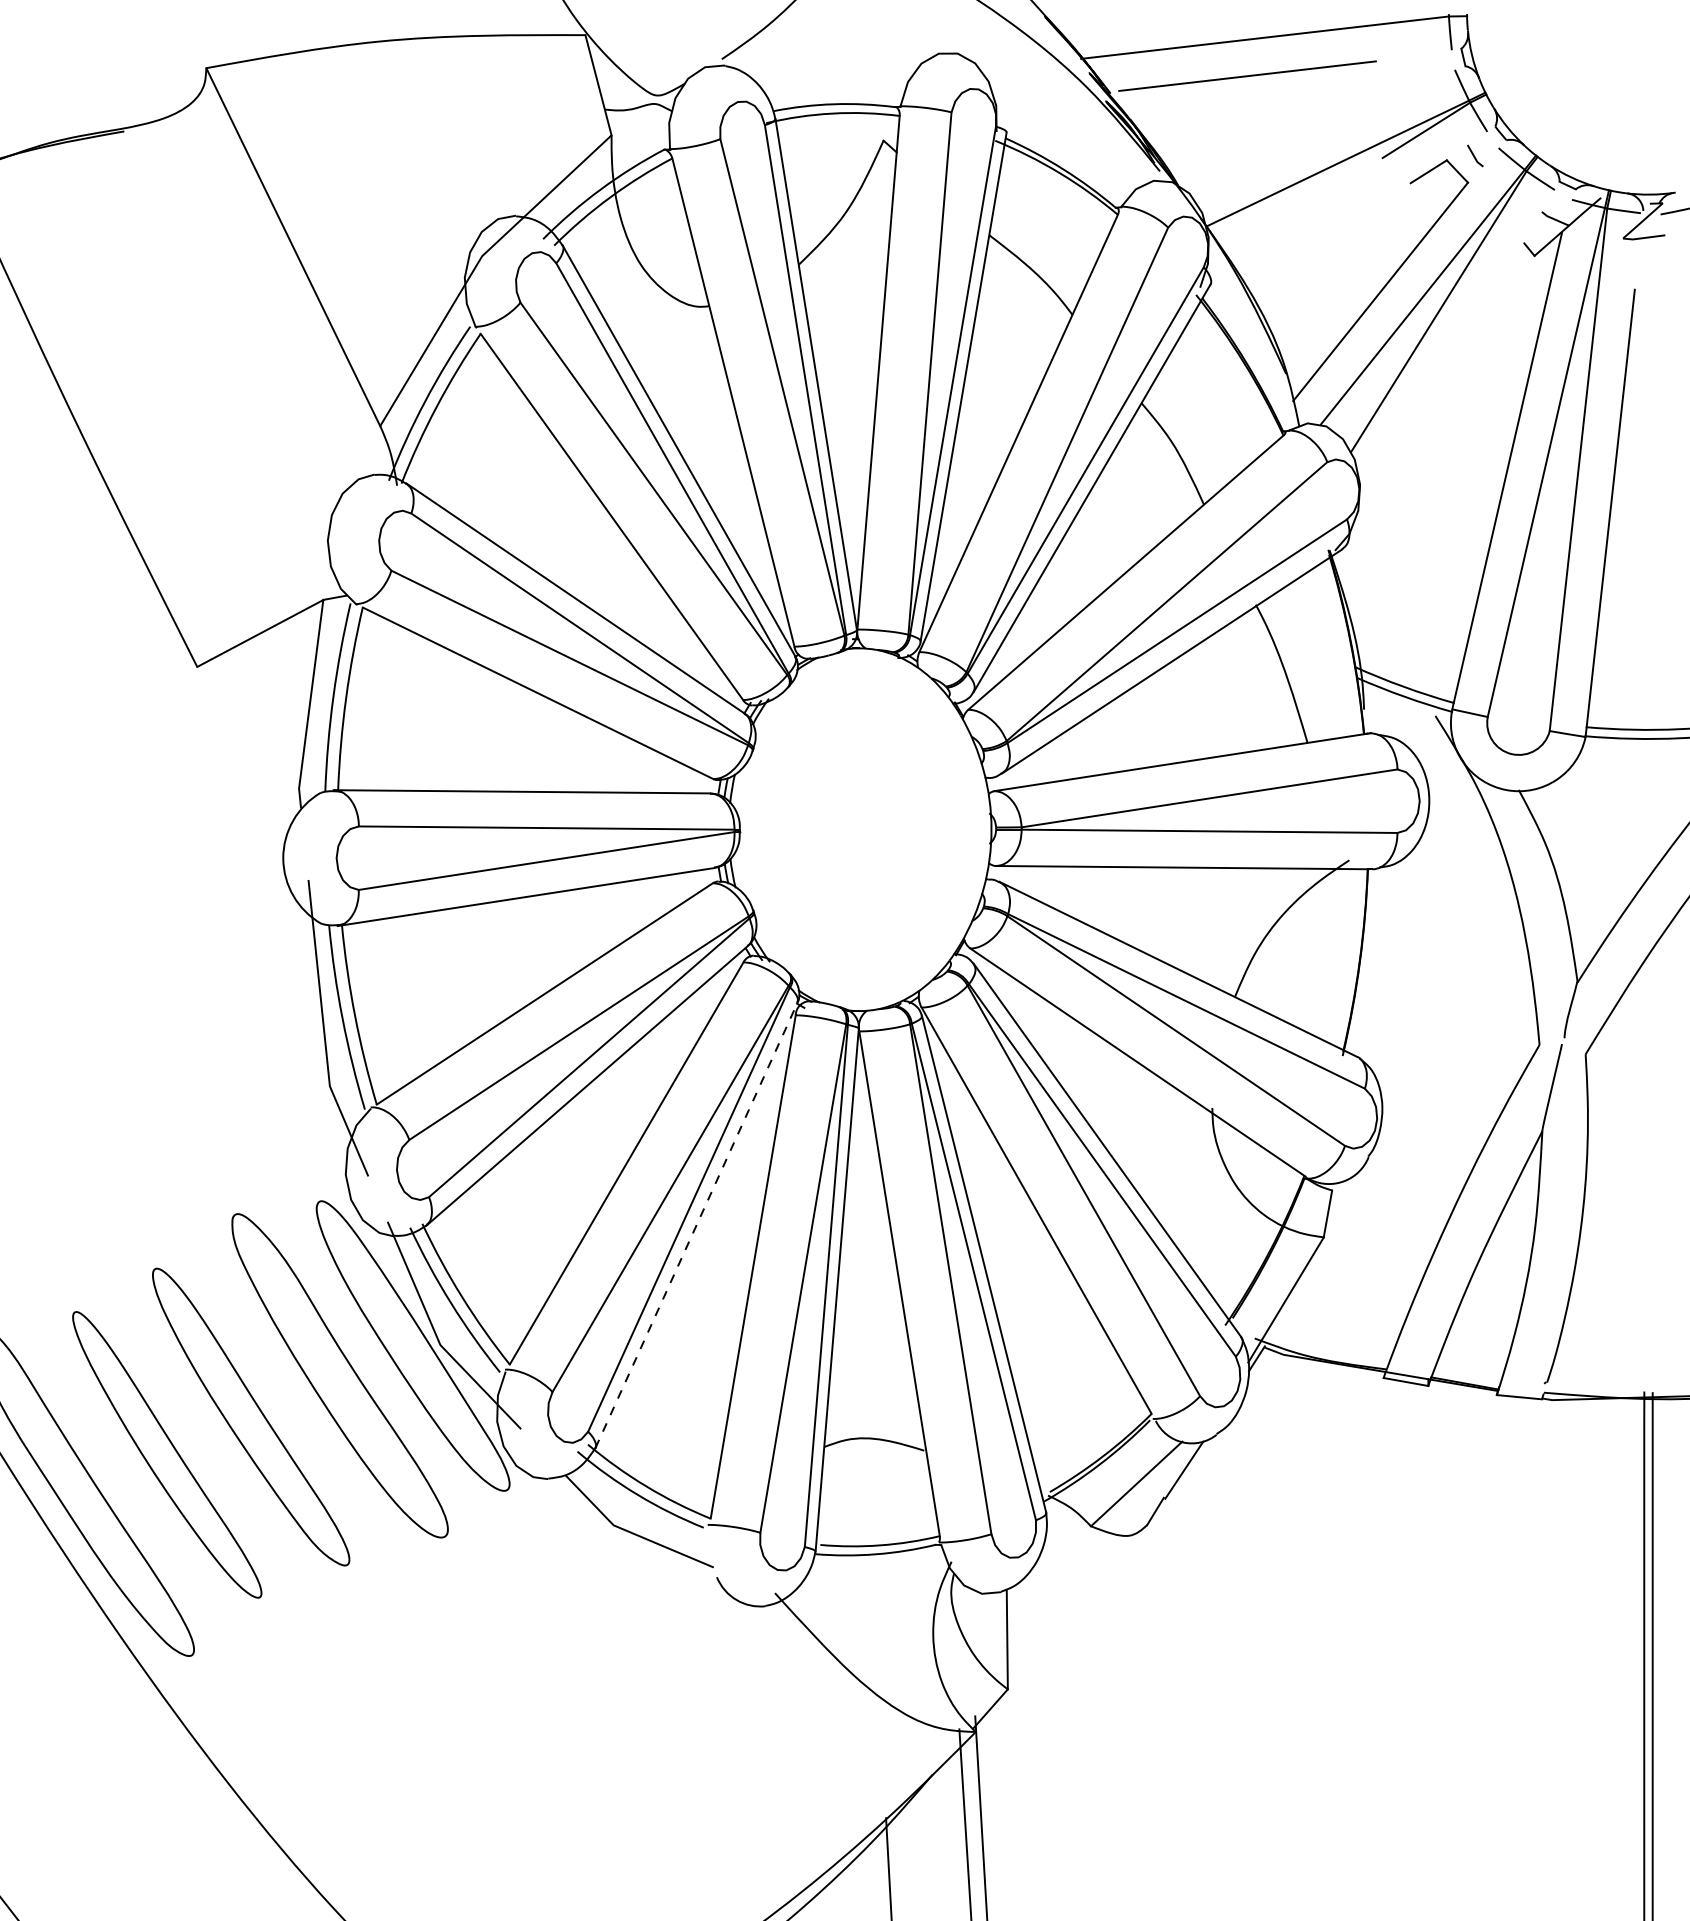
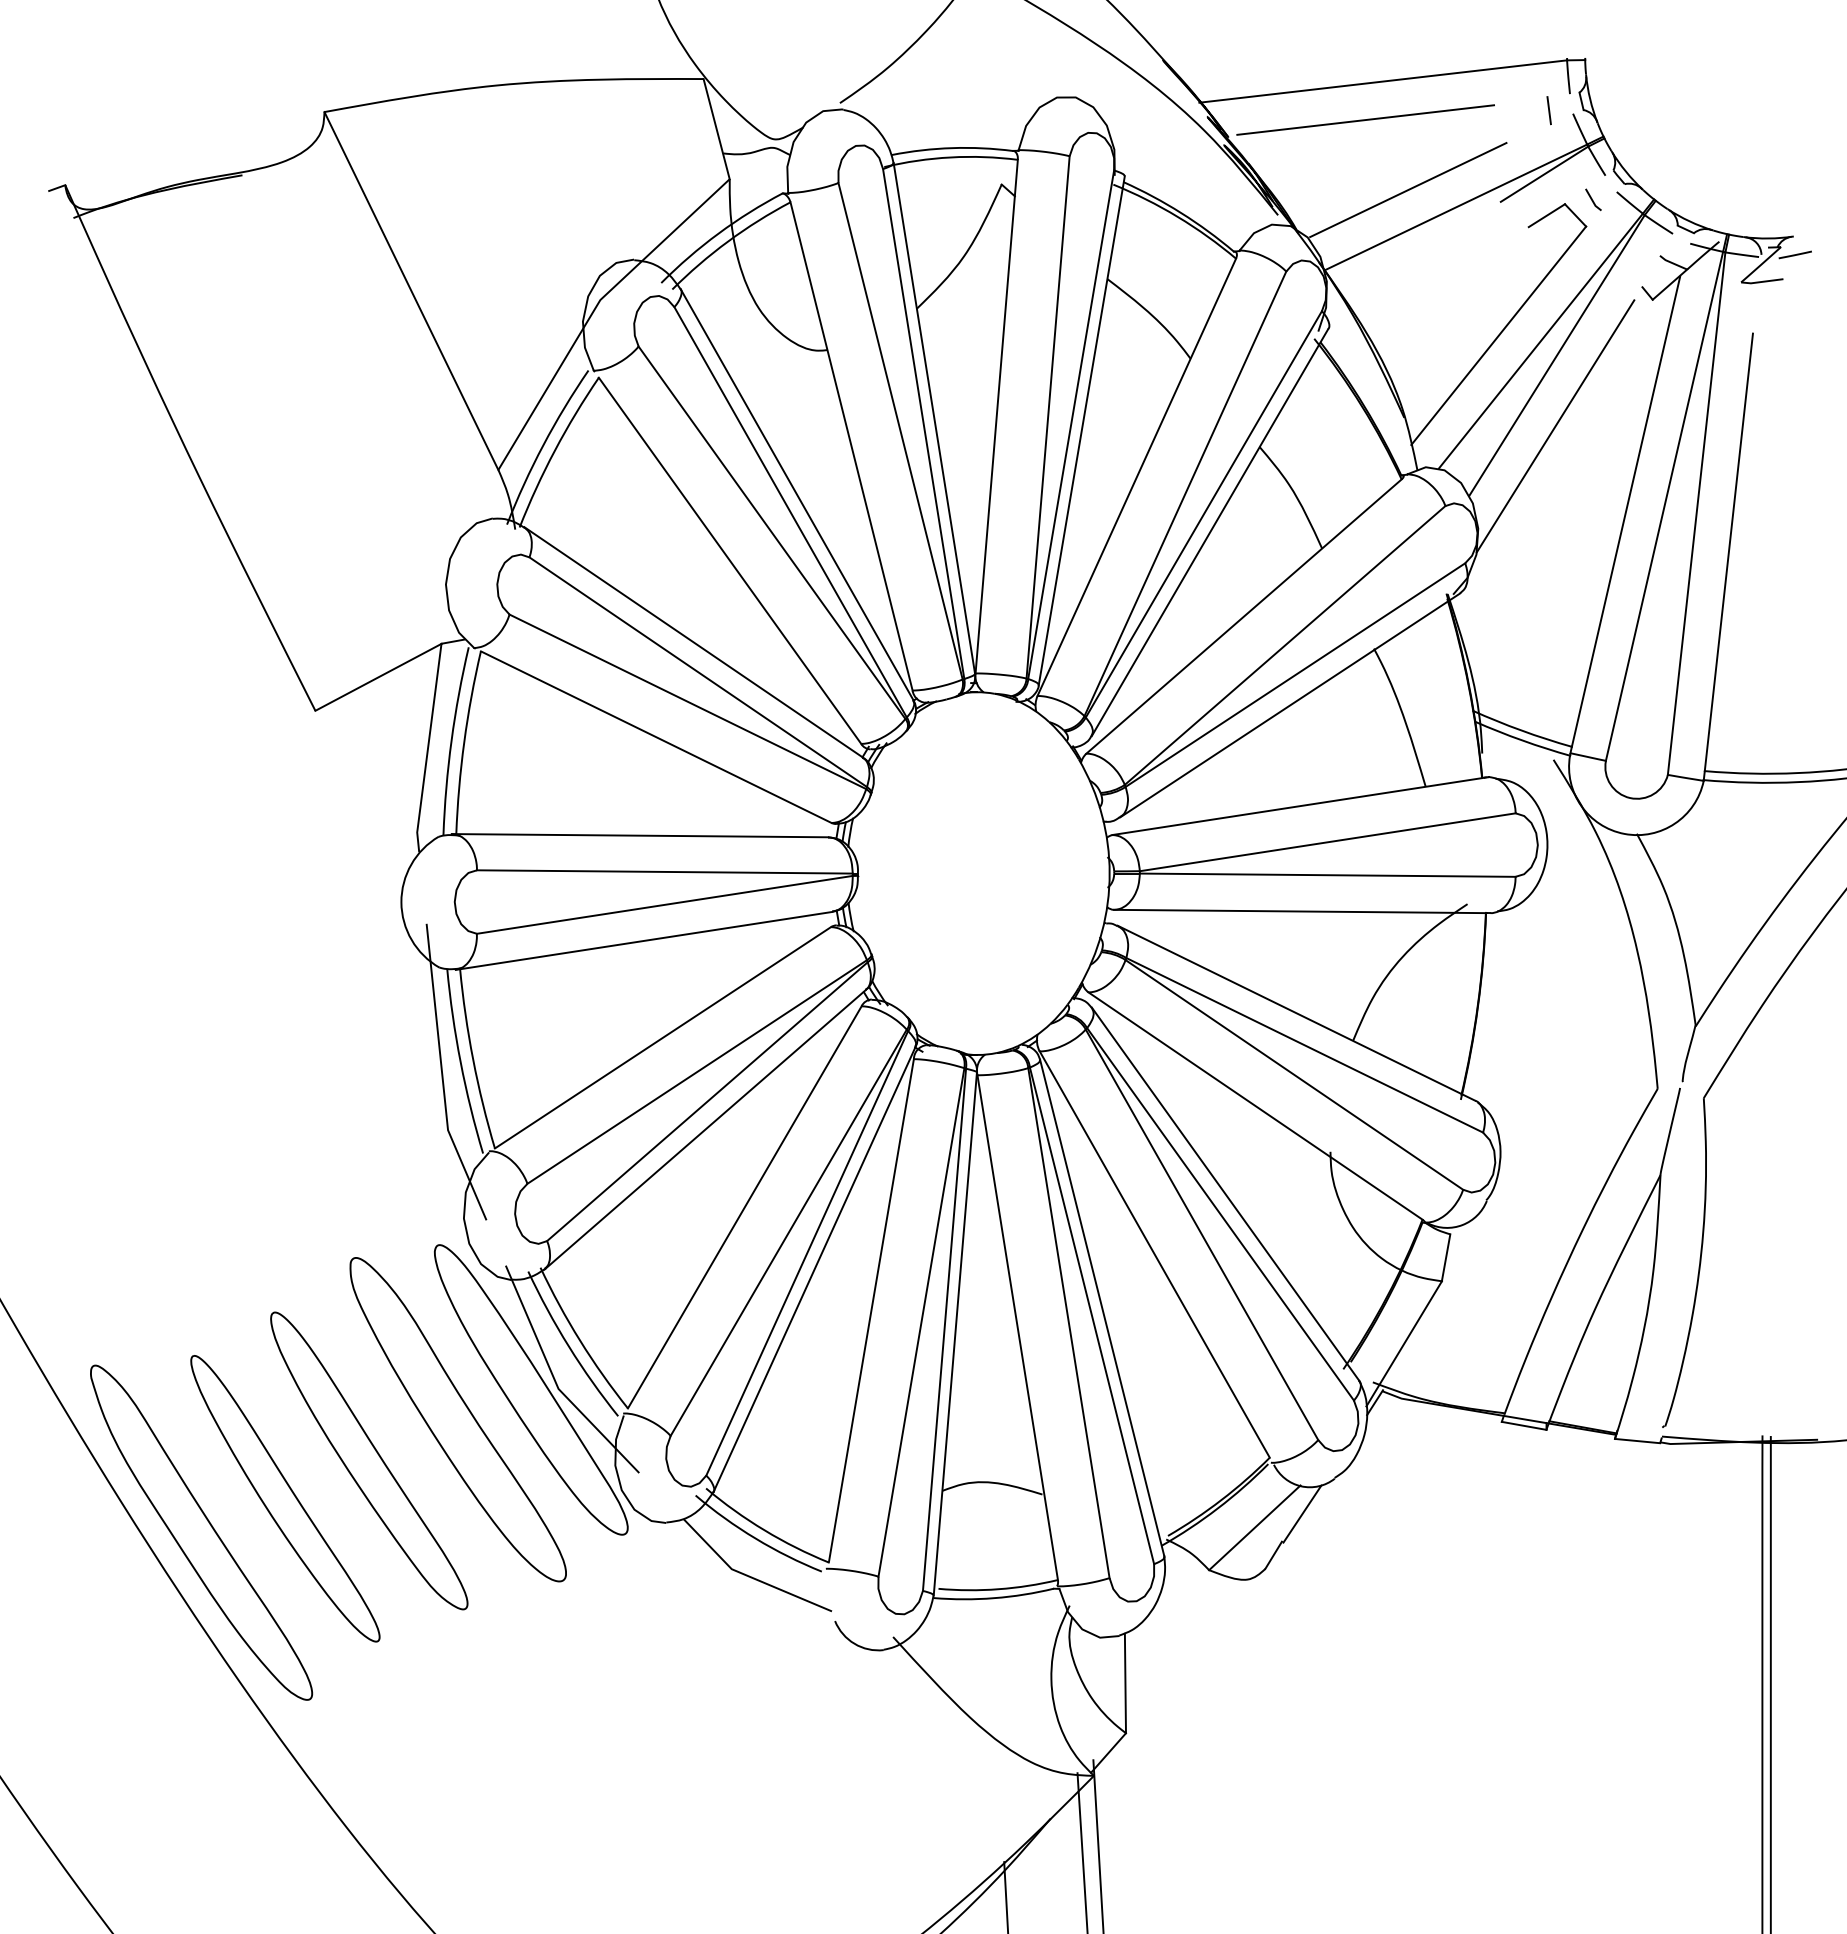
line: (1430, 66) -> (1548, 110), added
line: (1290, 146) -> (1408, 190), added
line: (1437, 382) -> (1555, 426), added
line: (696, 1224) -> (814, 1268), dashed -> solid

